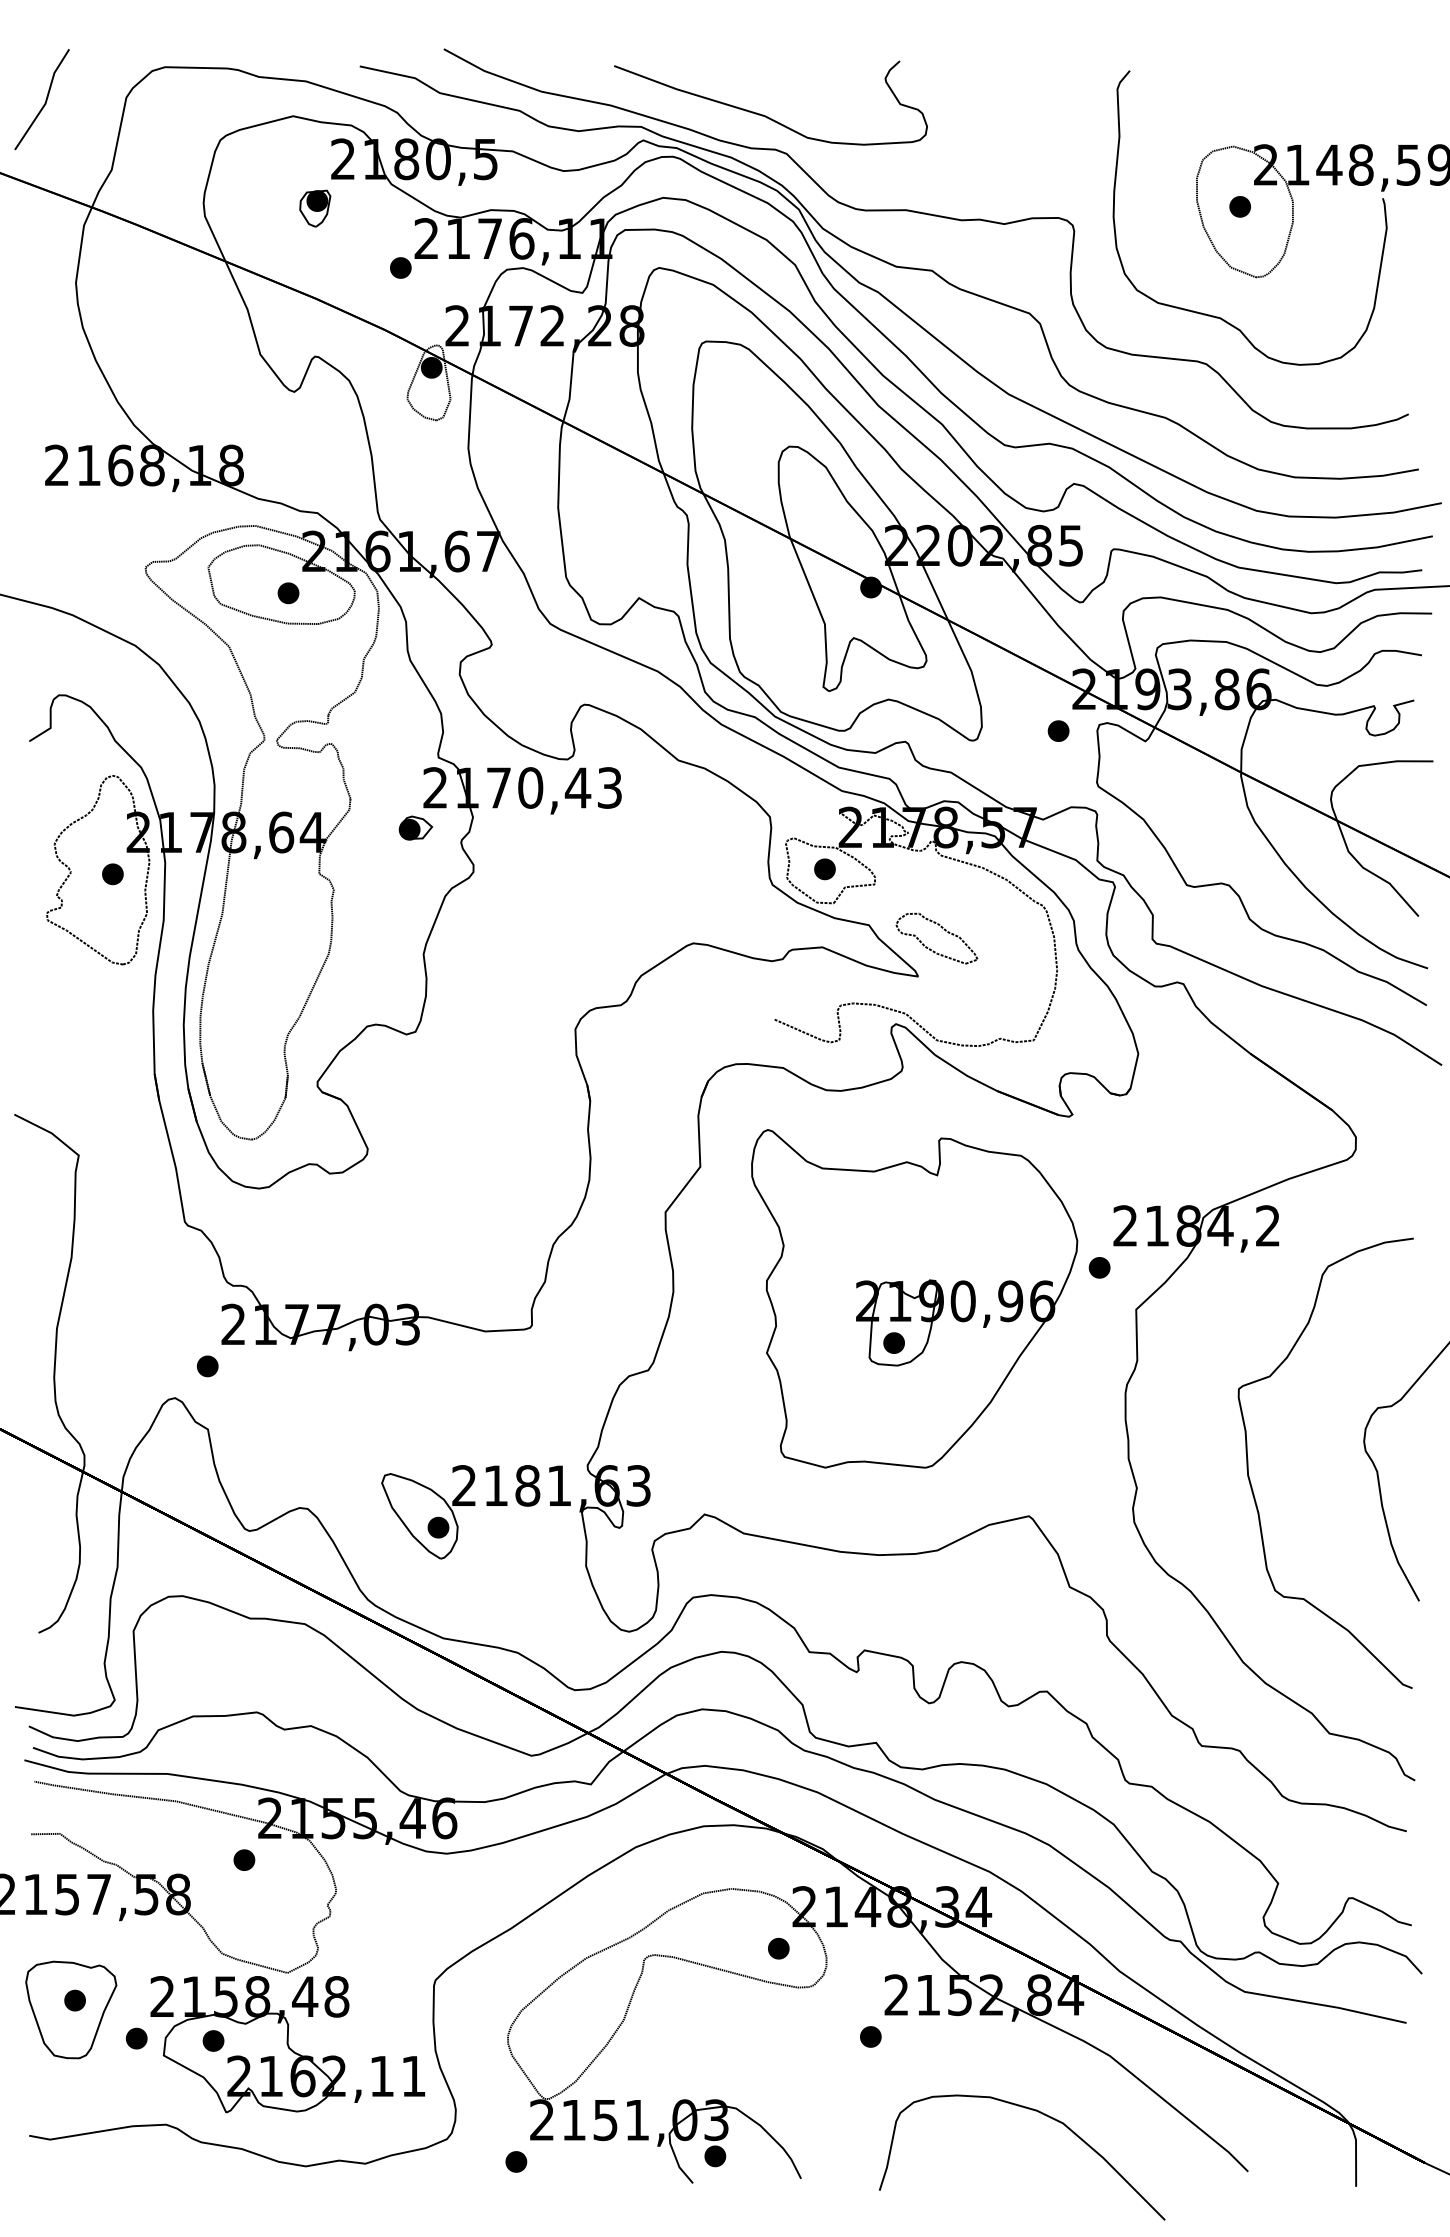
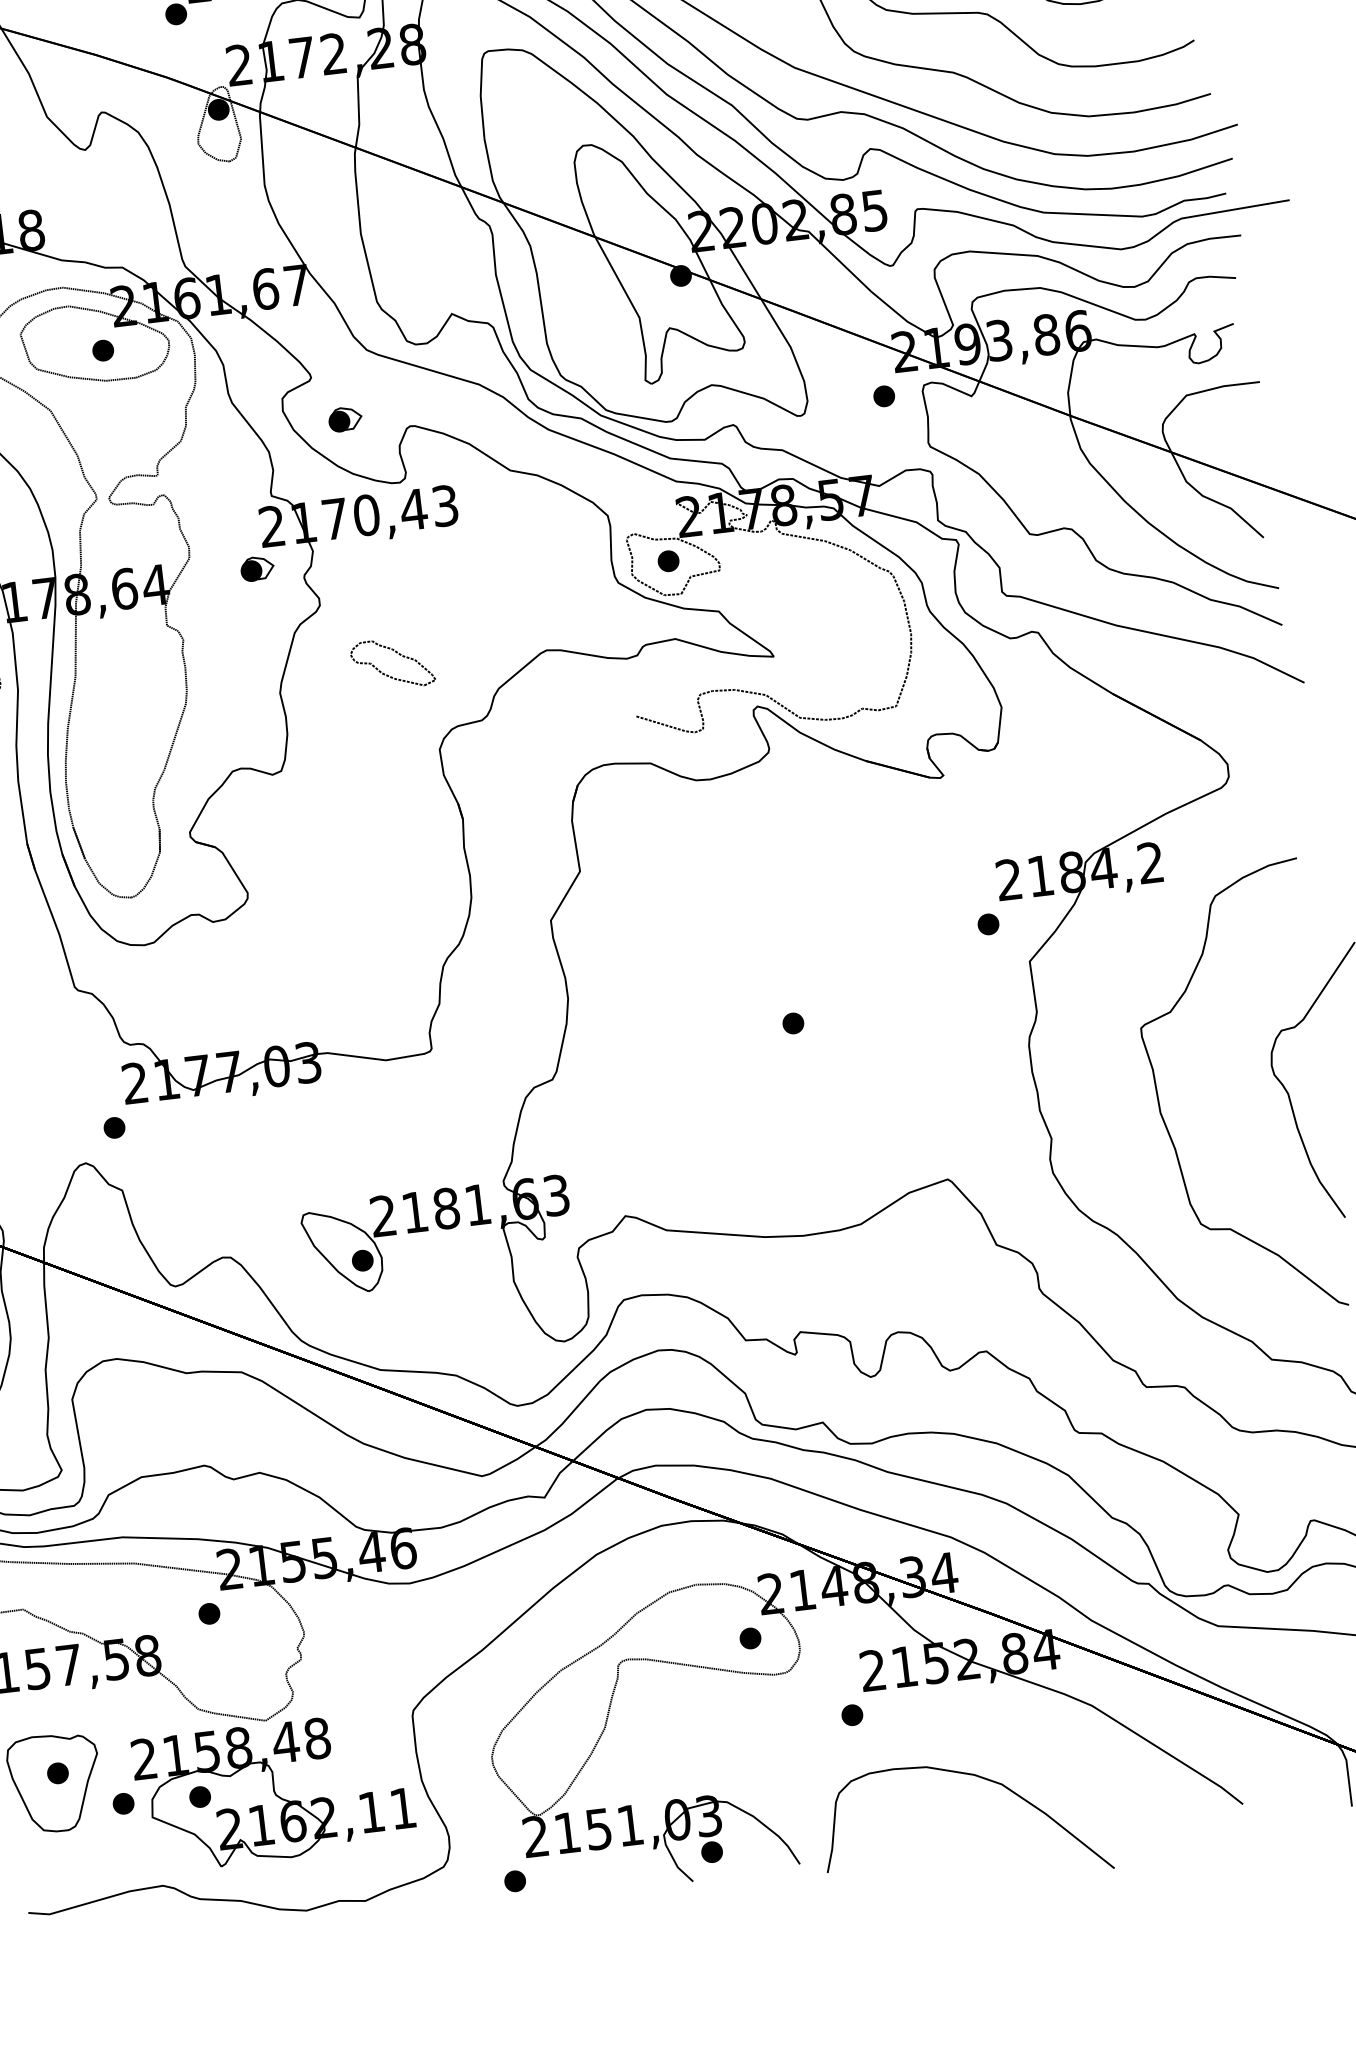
part: (520, 689) -> (344, 418), added
part: (941, 928) -> (396, 653), moved
part: (914, 1298) -> (808, 976), removed
curve: (1044, 2115) -> (982, 1778), moved

